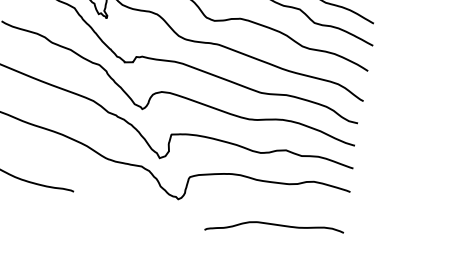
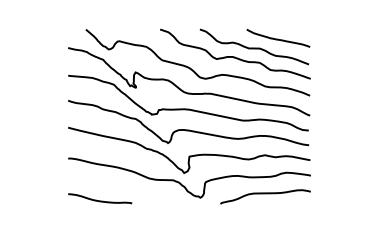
curve: (274, 226) -> (265, 194), moved

